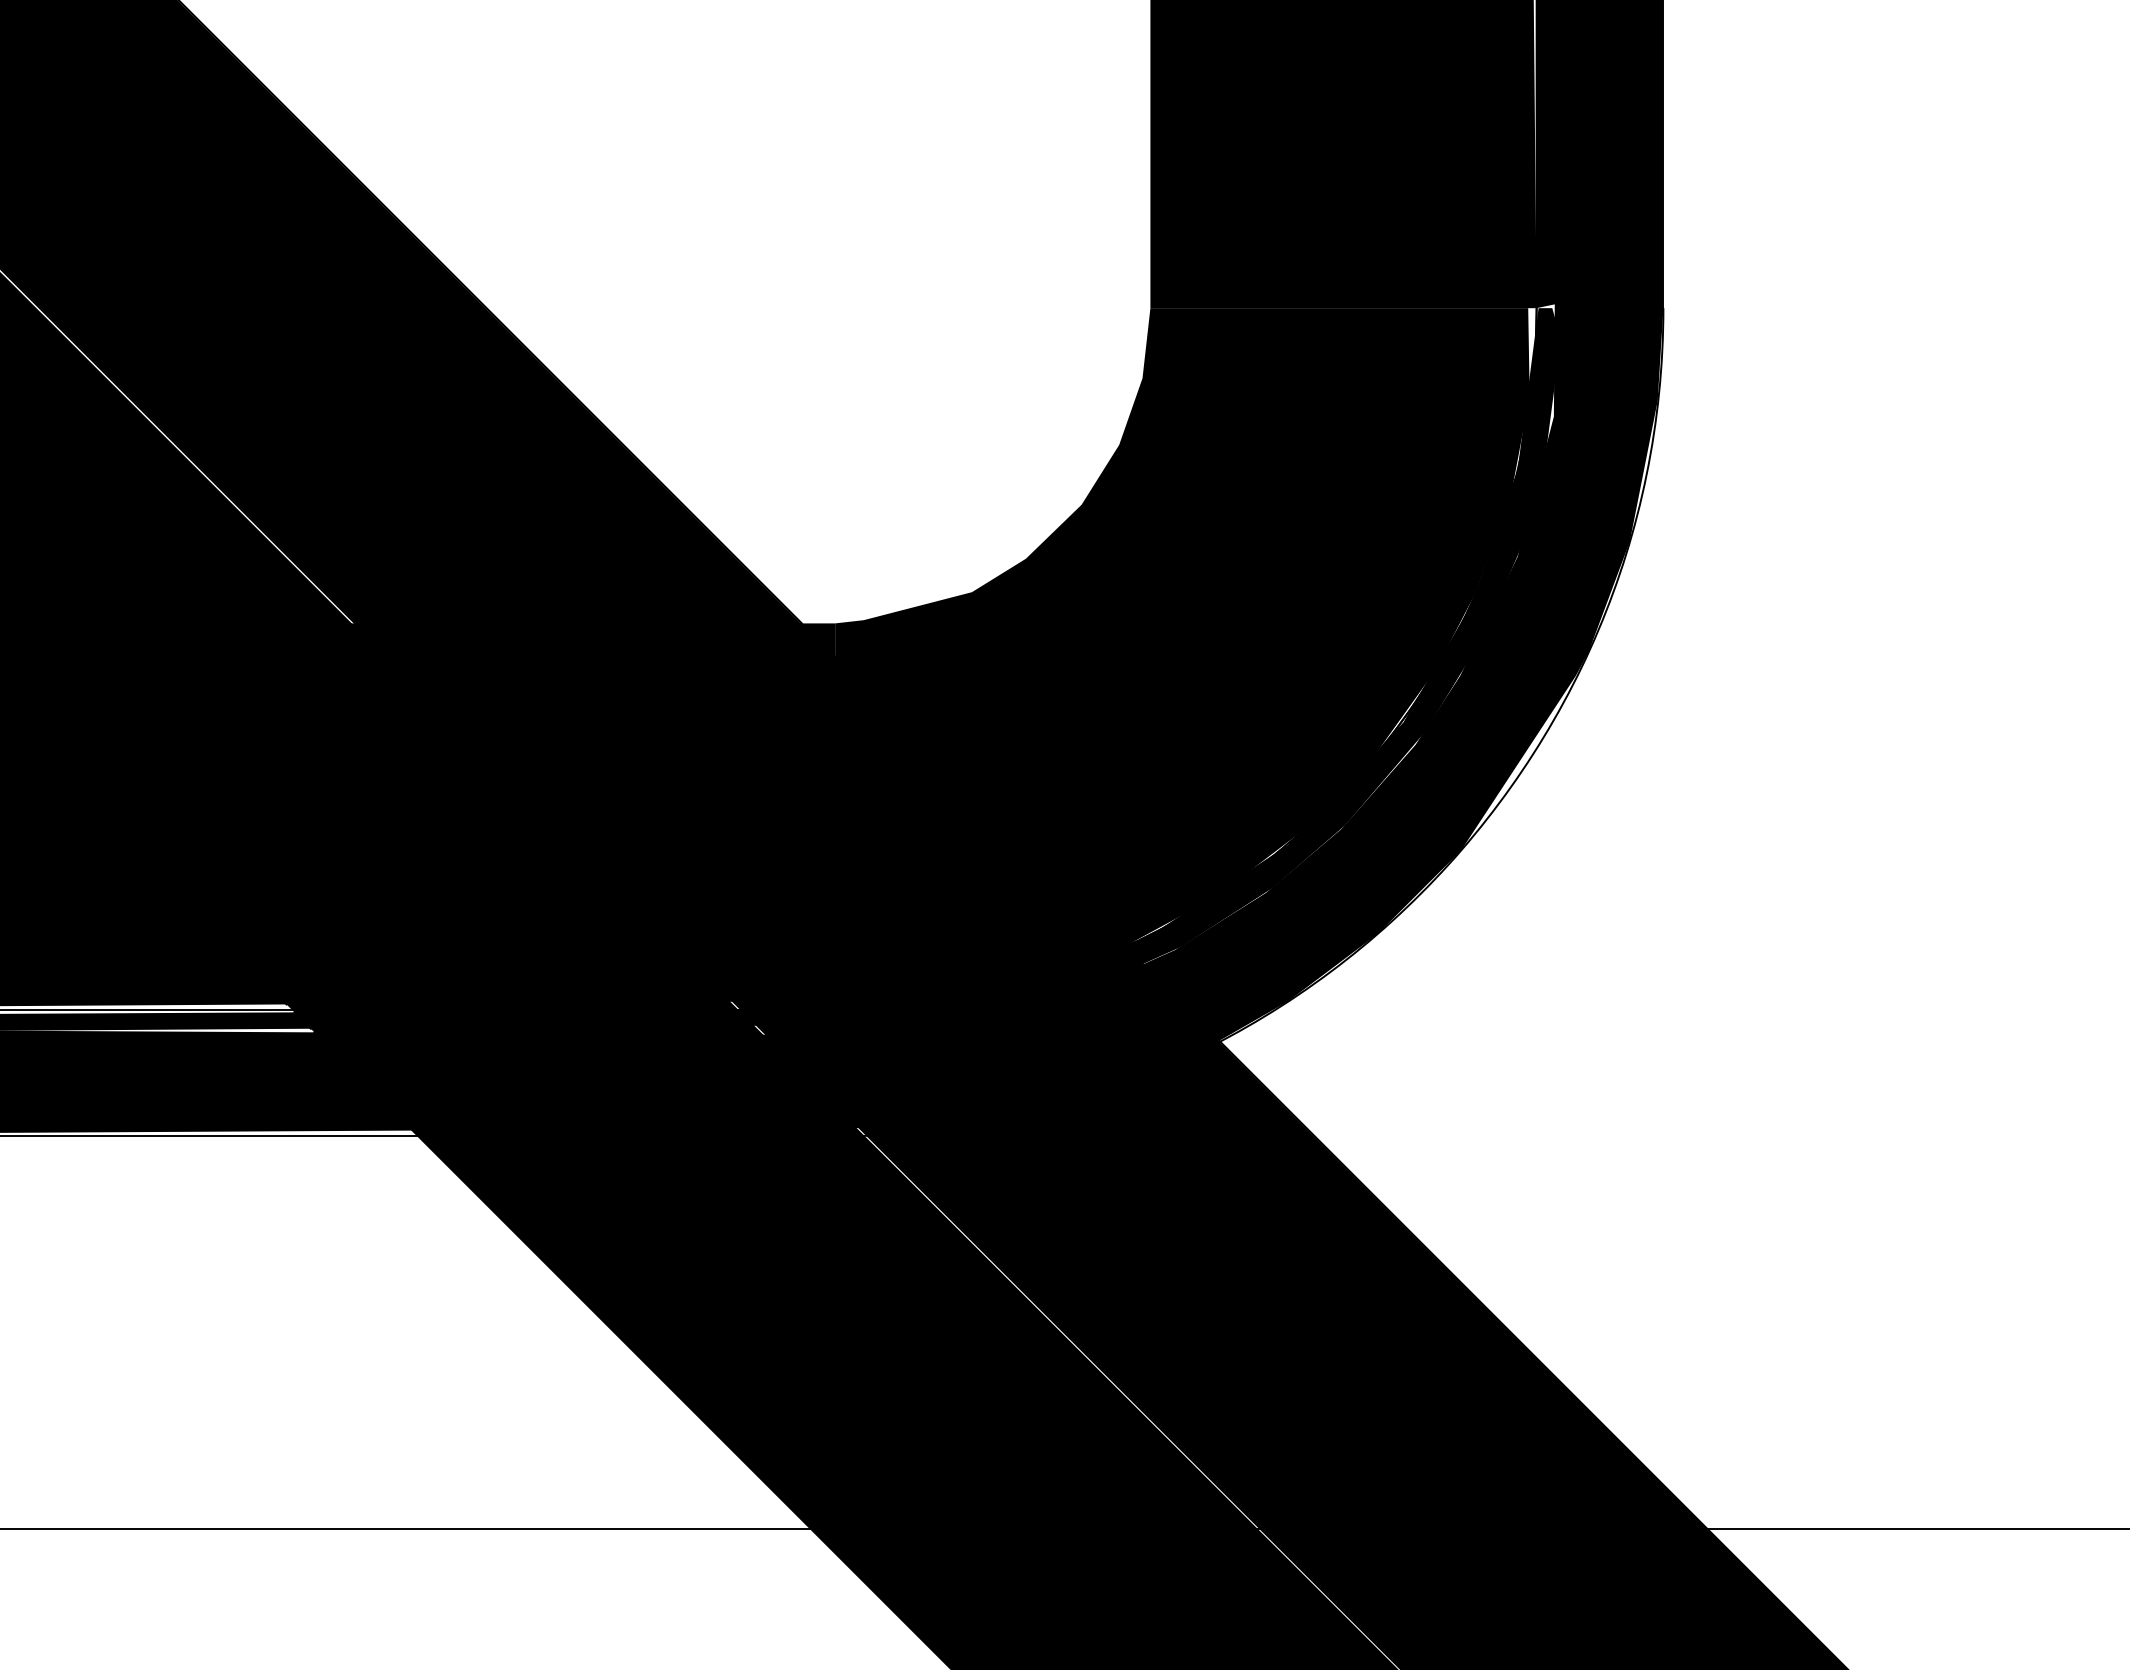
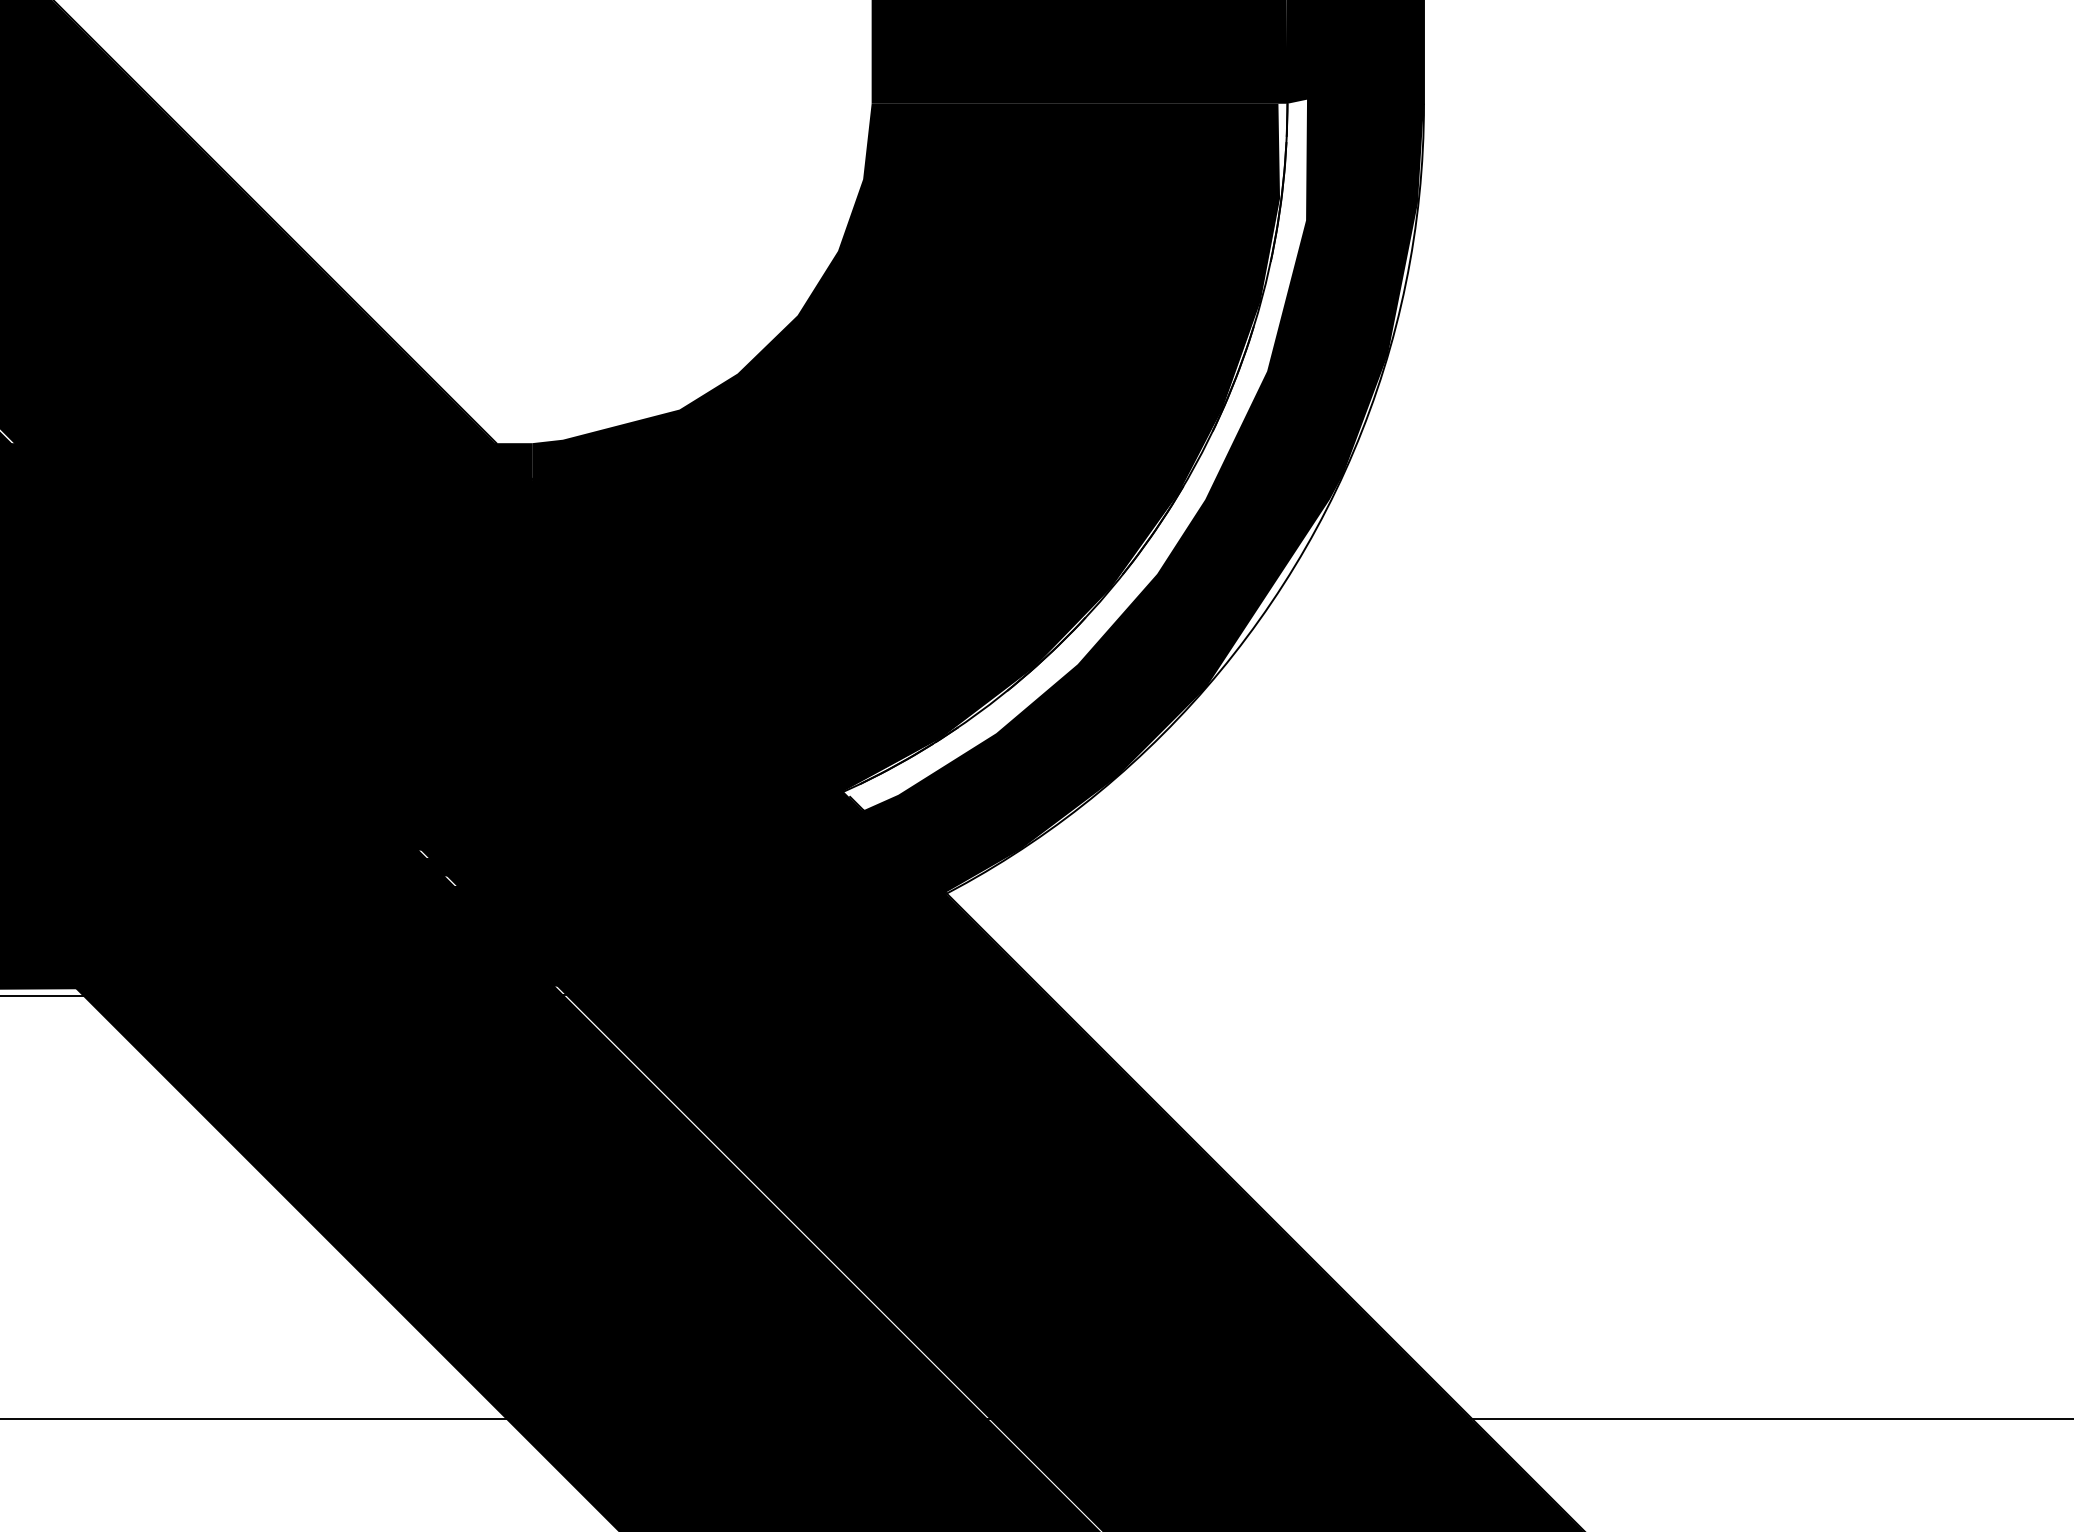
fill: (1197, 671) -> (922, 494), removed

